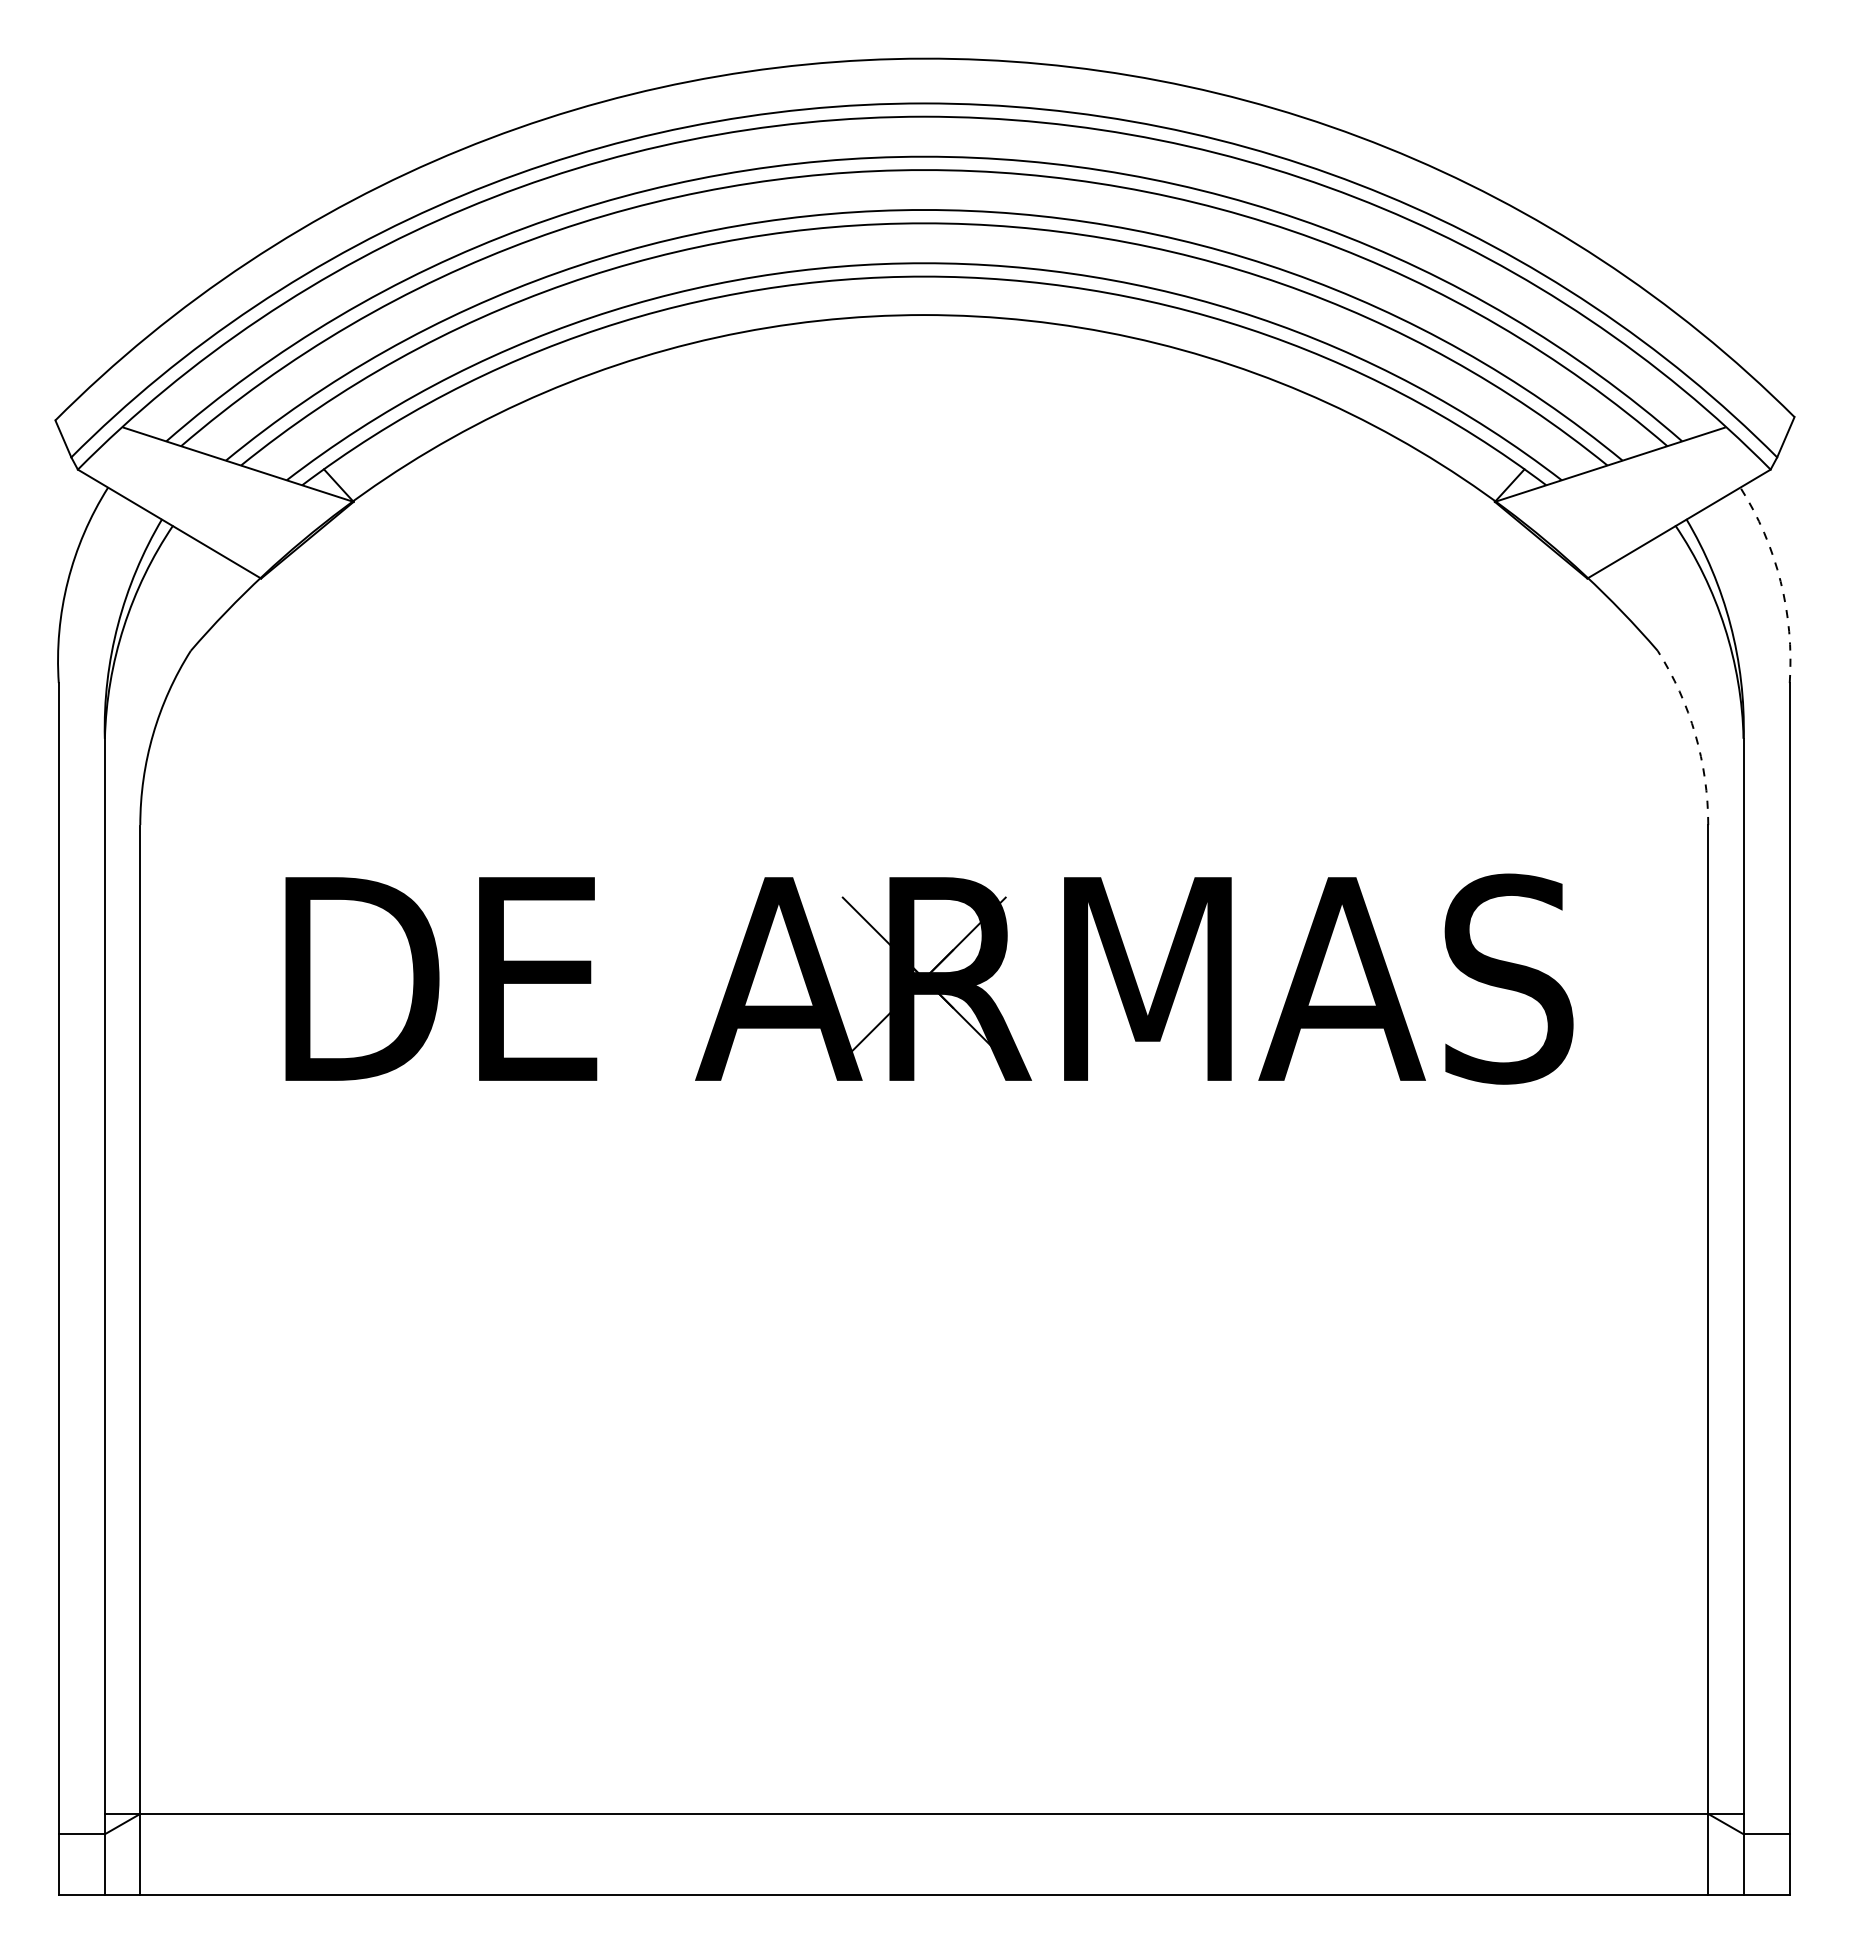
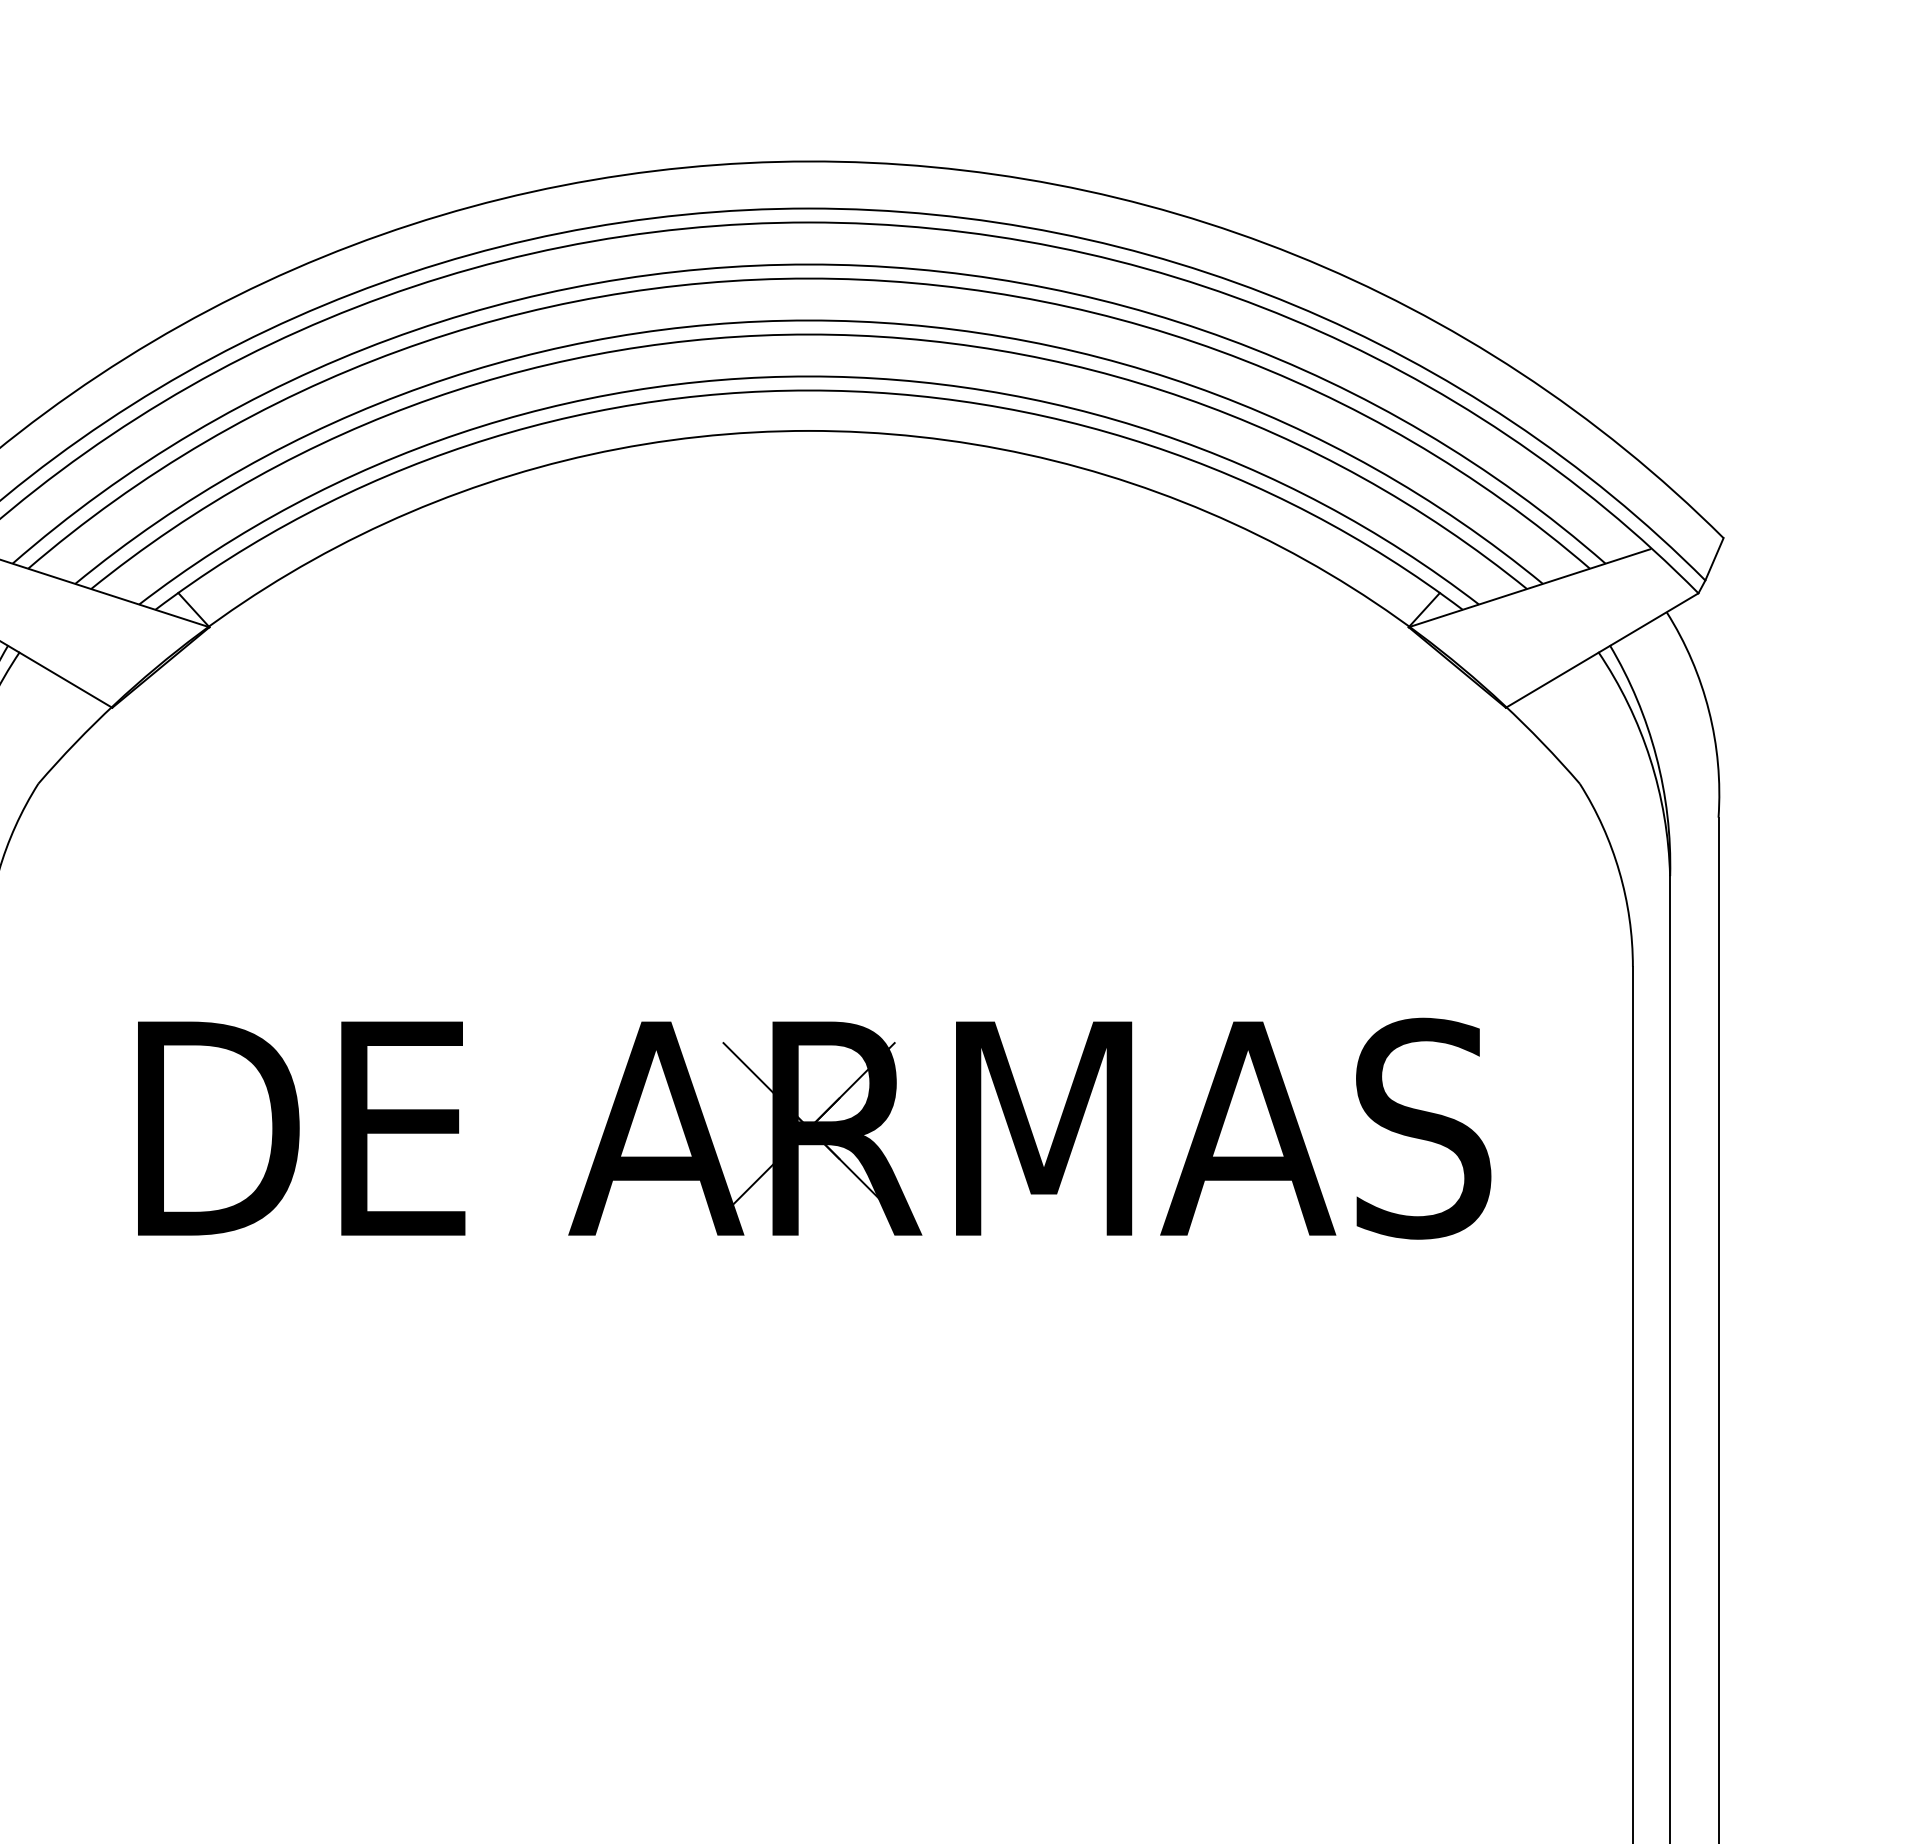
arc: (1780, 581) -> (1708, 710), dashed -> solid
arc: (1695, 734) -> (1619, 871), dashed -> solid

